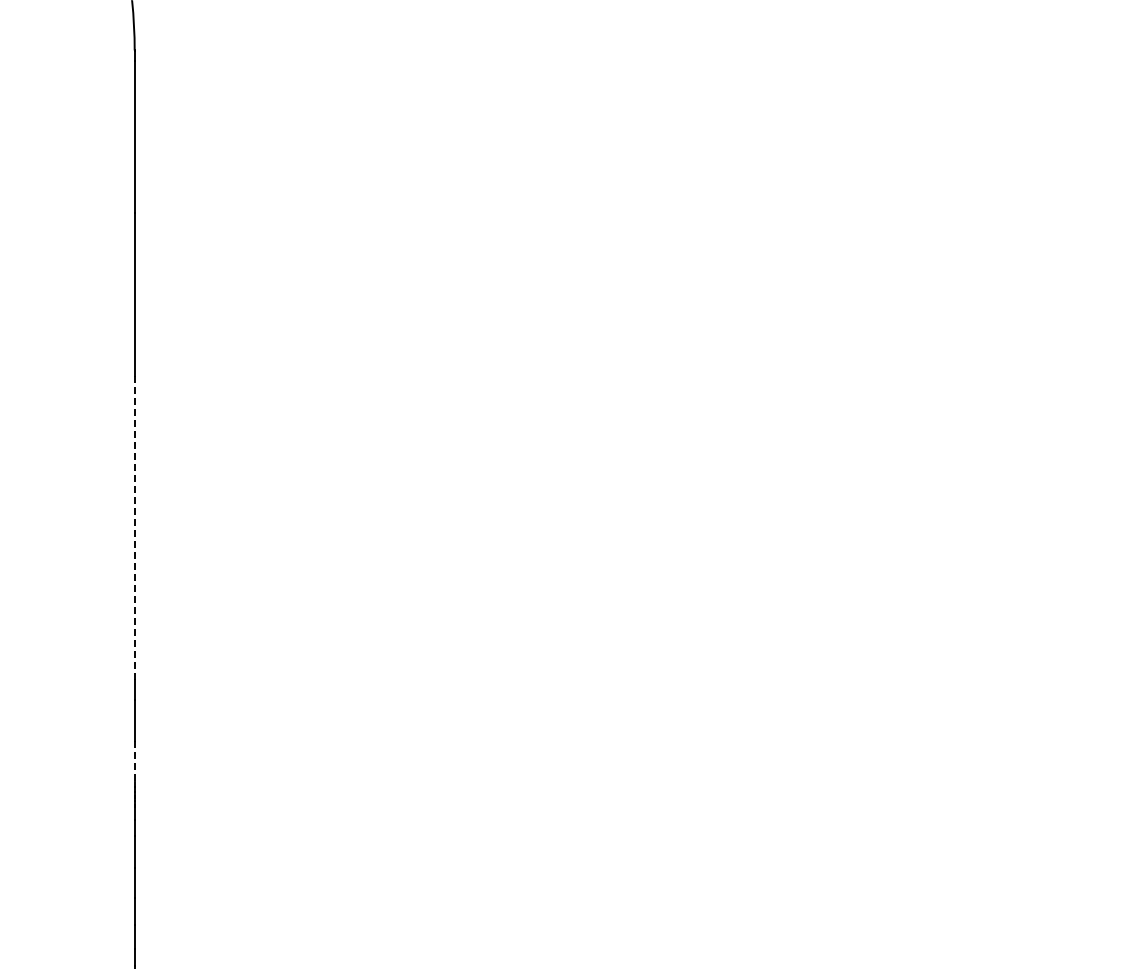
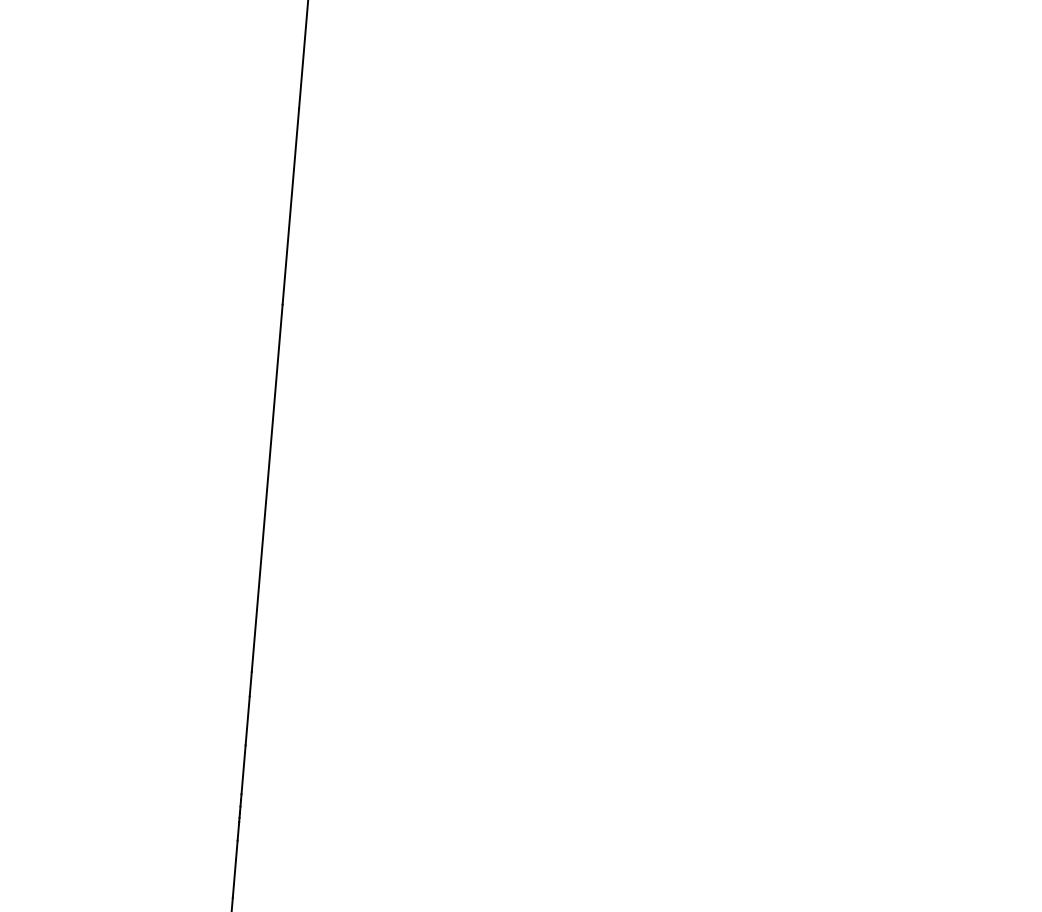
line: (134, 528) -> (266, 488), dashed -> solid
line: (134, 761) -> (243, 769), dashed -> solid

